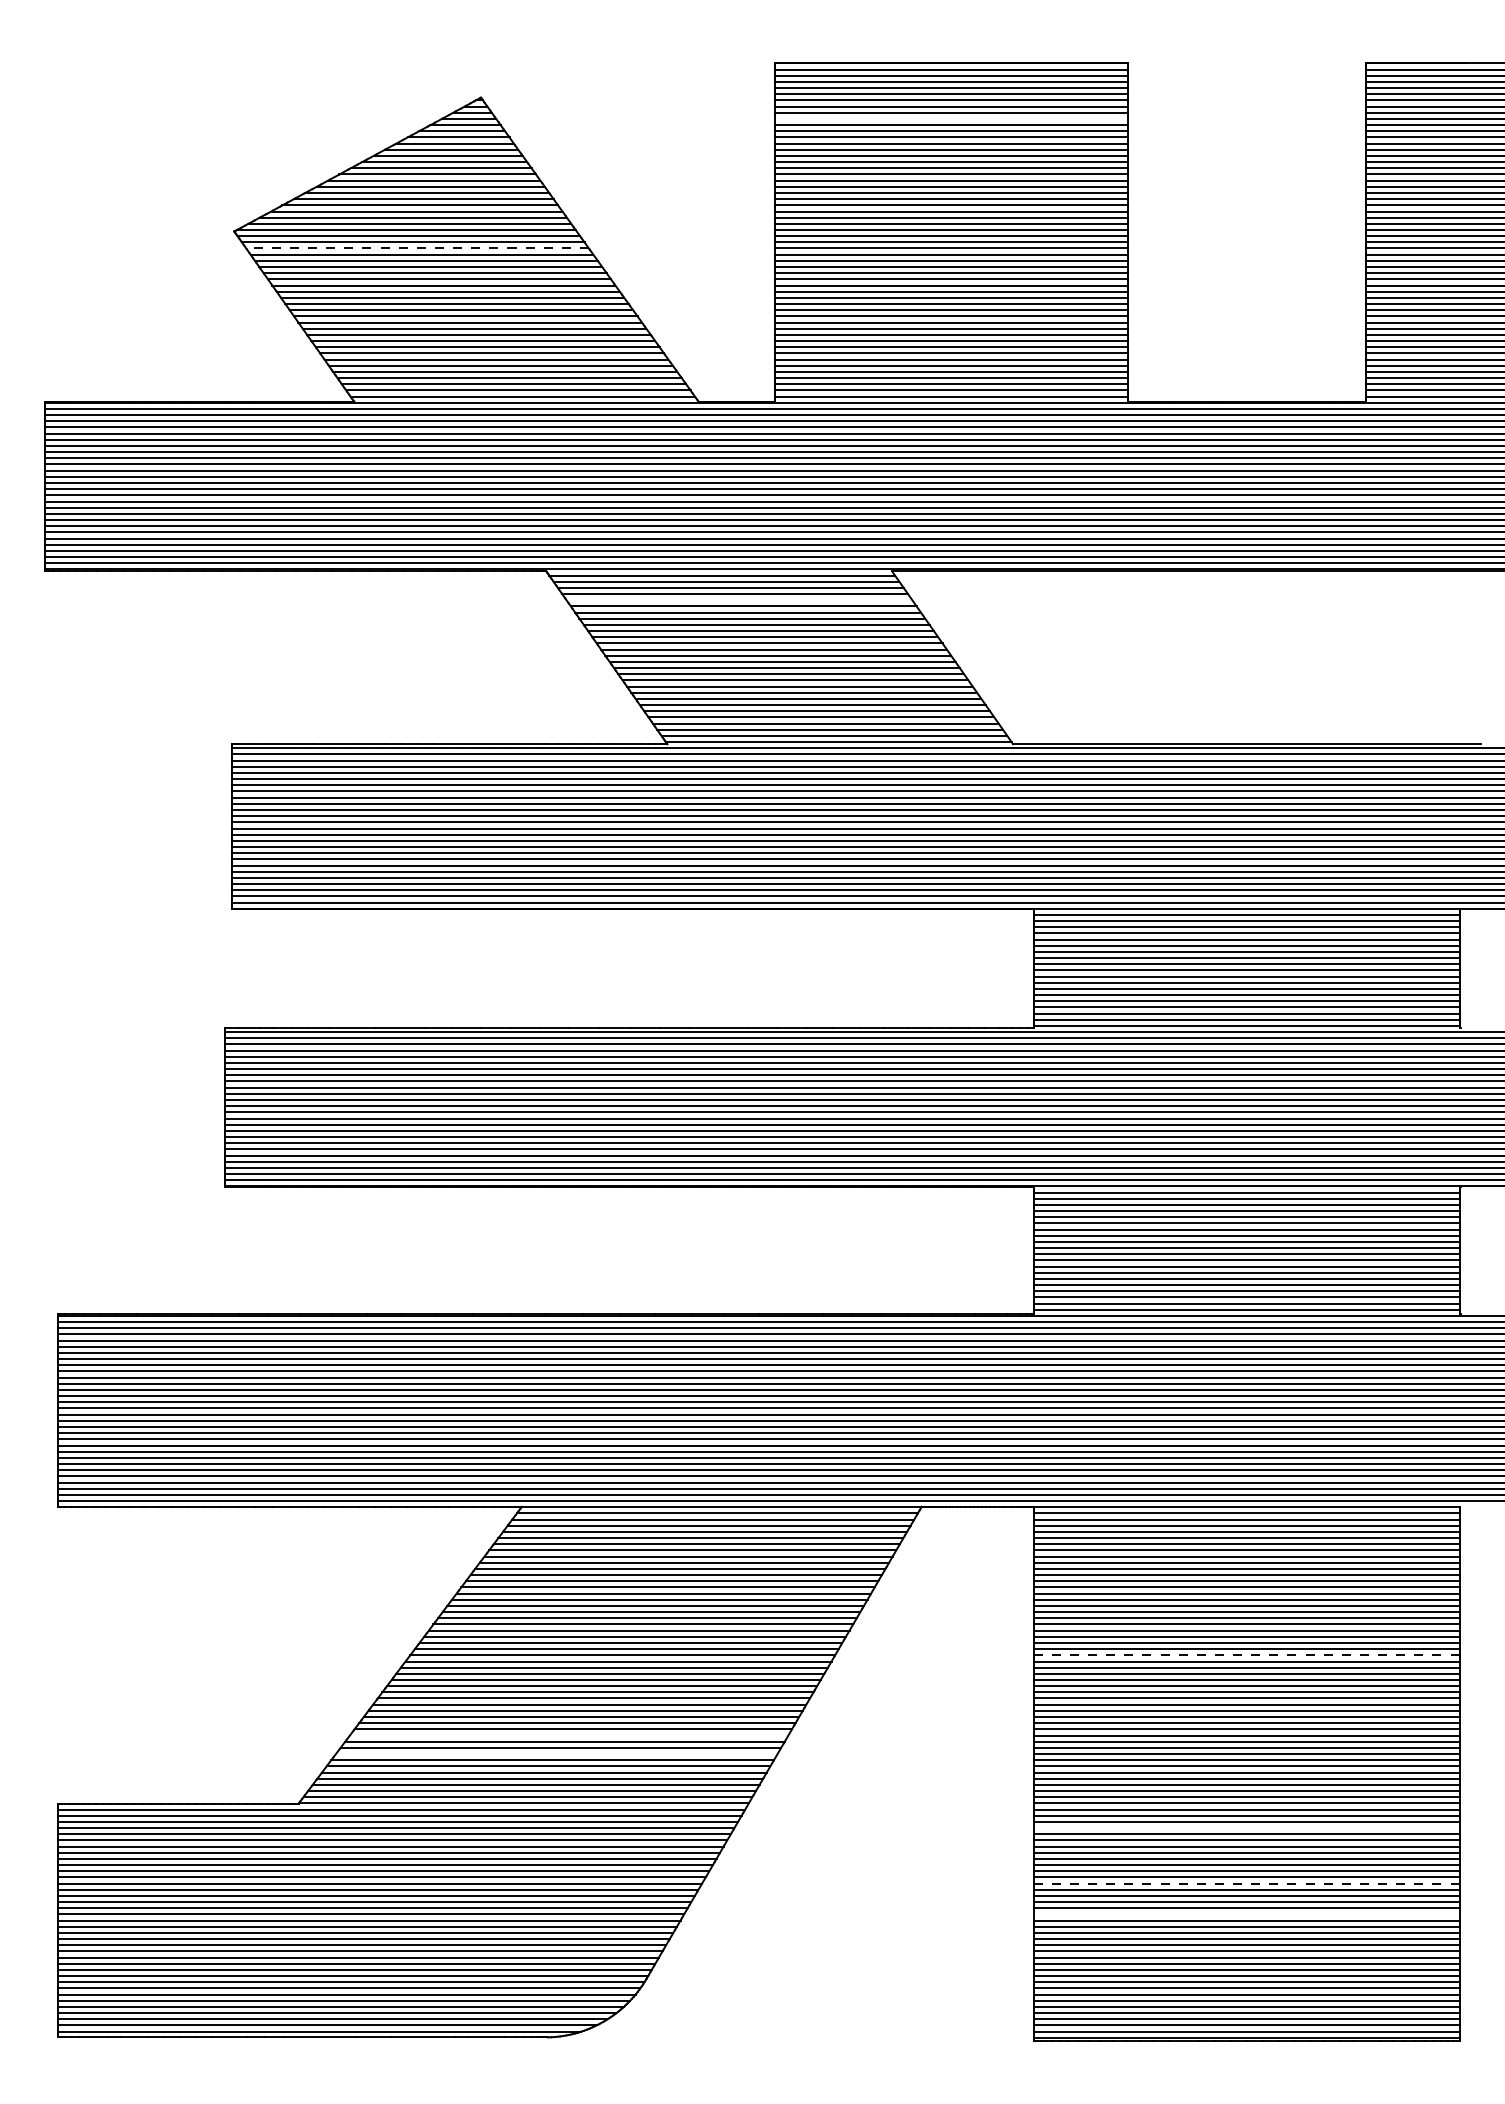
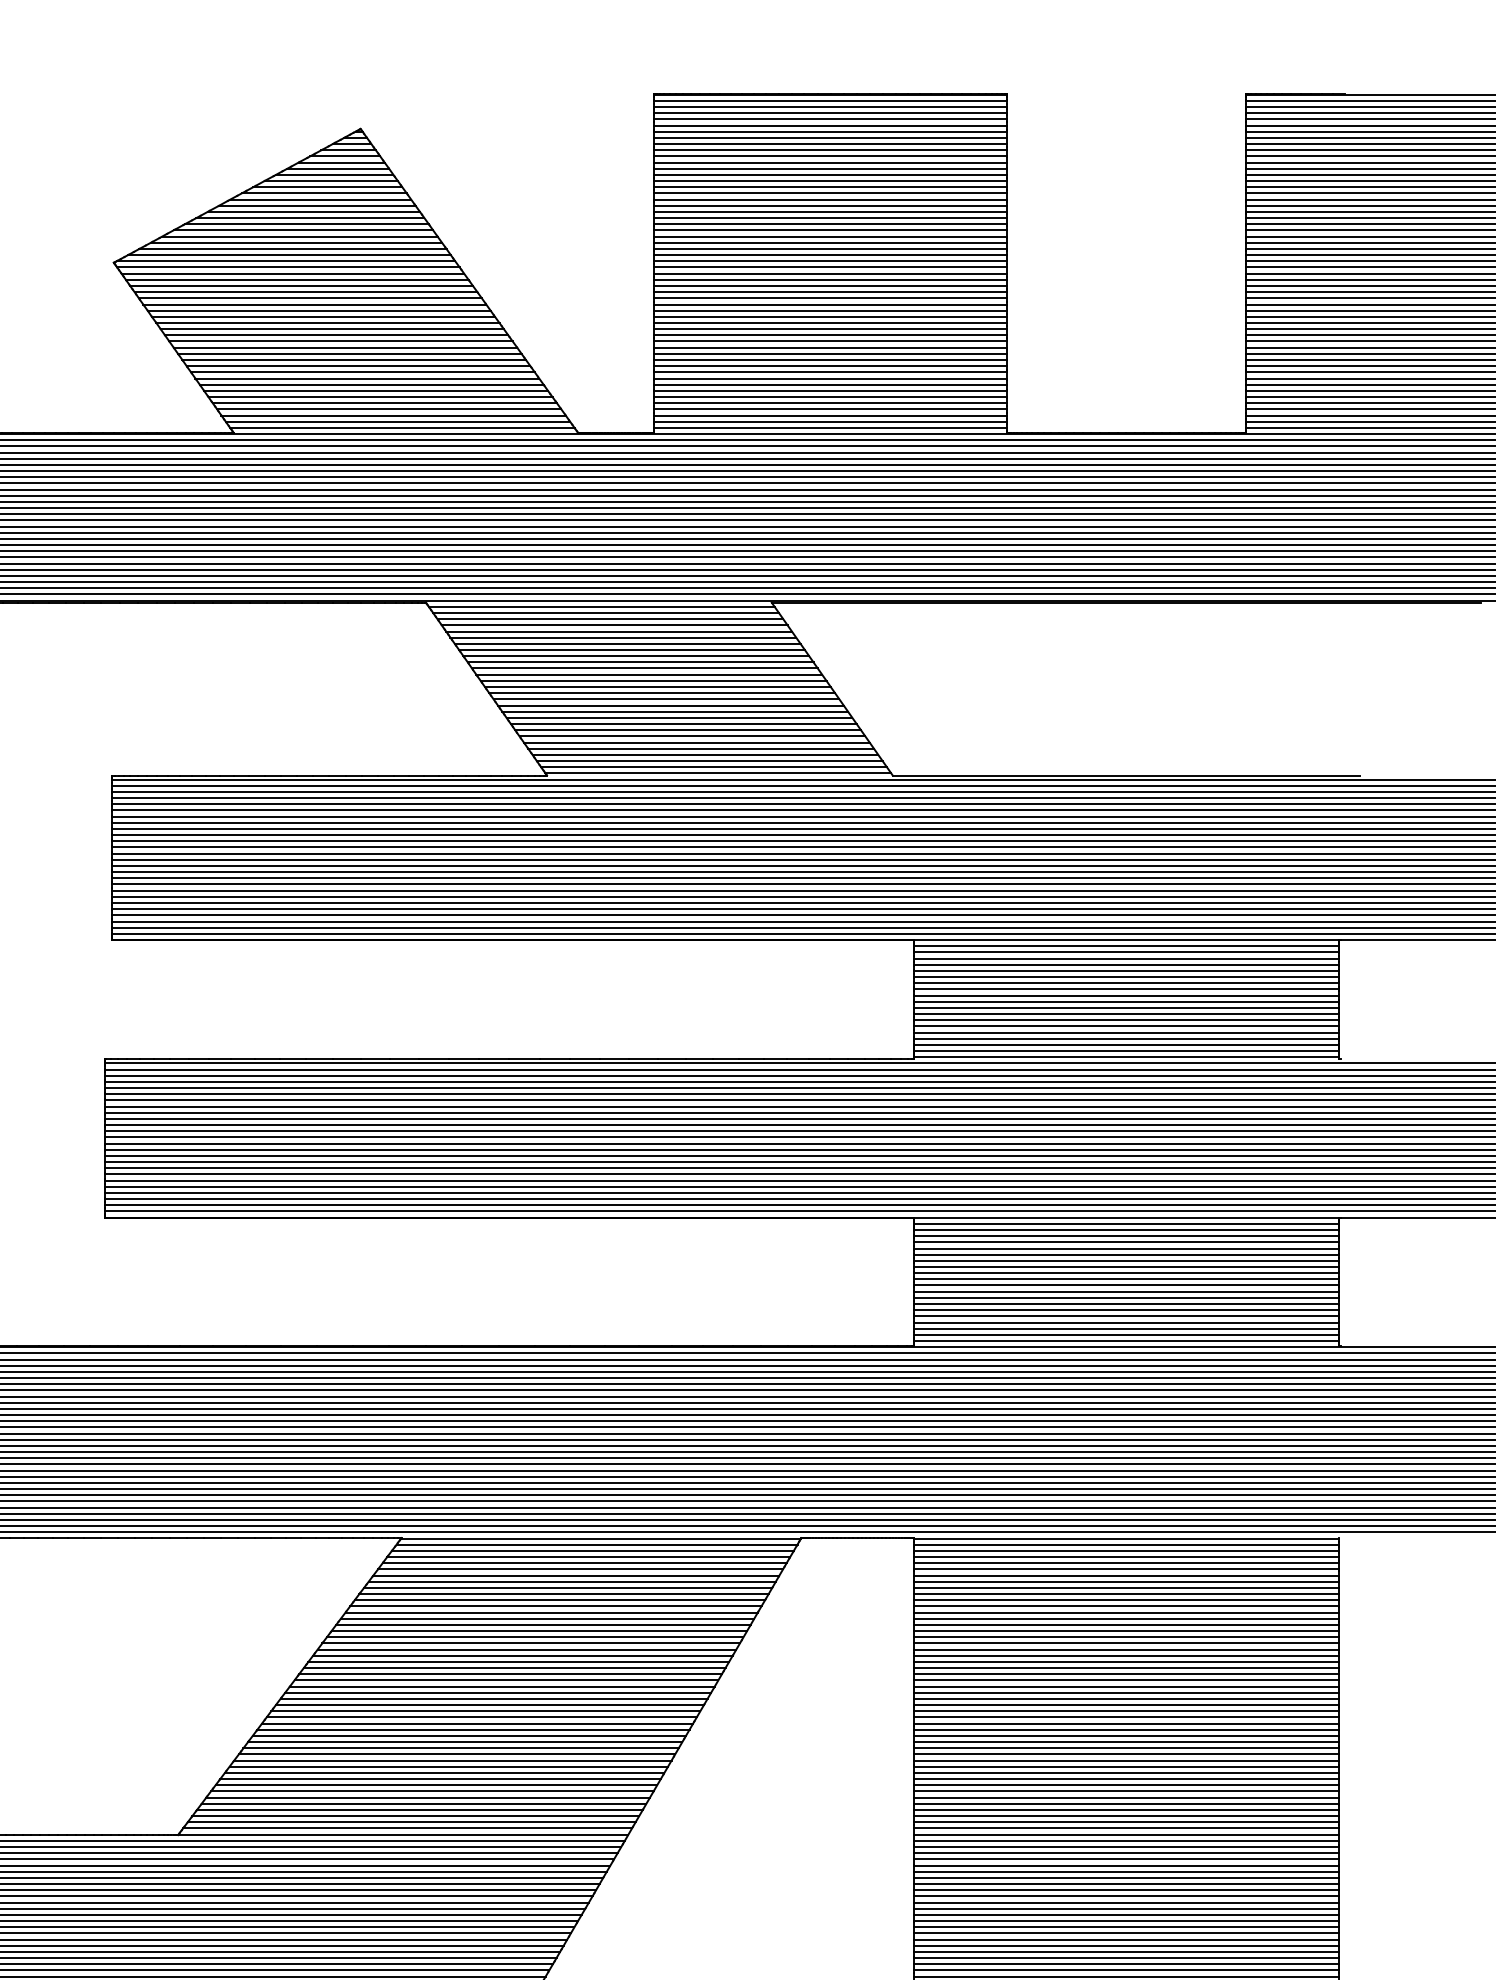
line: (950, 118) -> (830, 149), added
line: (417, 248) -> (297, 279), dashed -> solid
line: (739, 600) -> (619, 631), added
line: (1246, 1655) -> (1126, 1686), dashed -> solid
line: (568, 1735) -> (448, 1766), added
line: (556, 1754) -> (436, 1785), added
line: (1246, 1828) -> (1126, 1859), added
line: (1246, 1883) -> (1126, 1914), dashed -> solid
line: (1246, 1914) -> (1126, 1945), added

